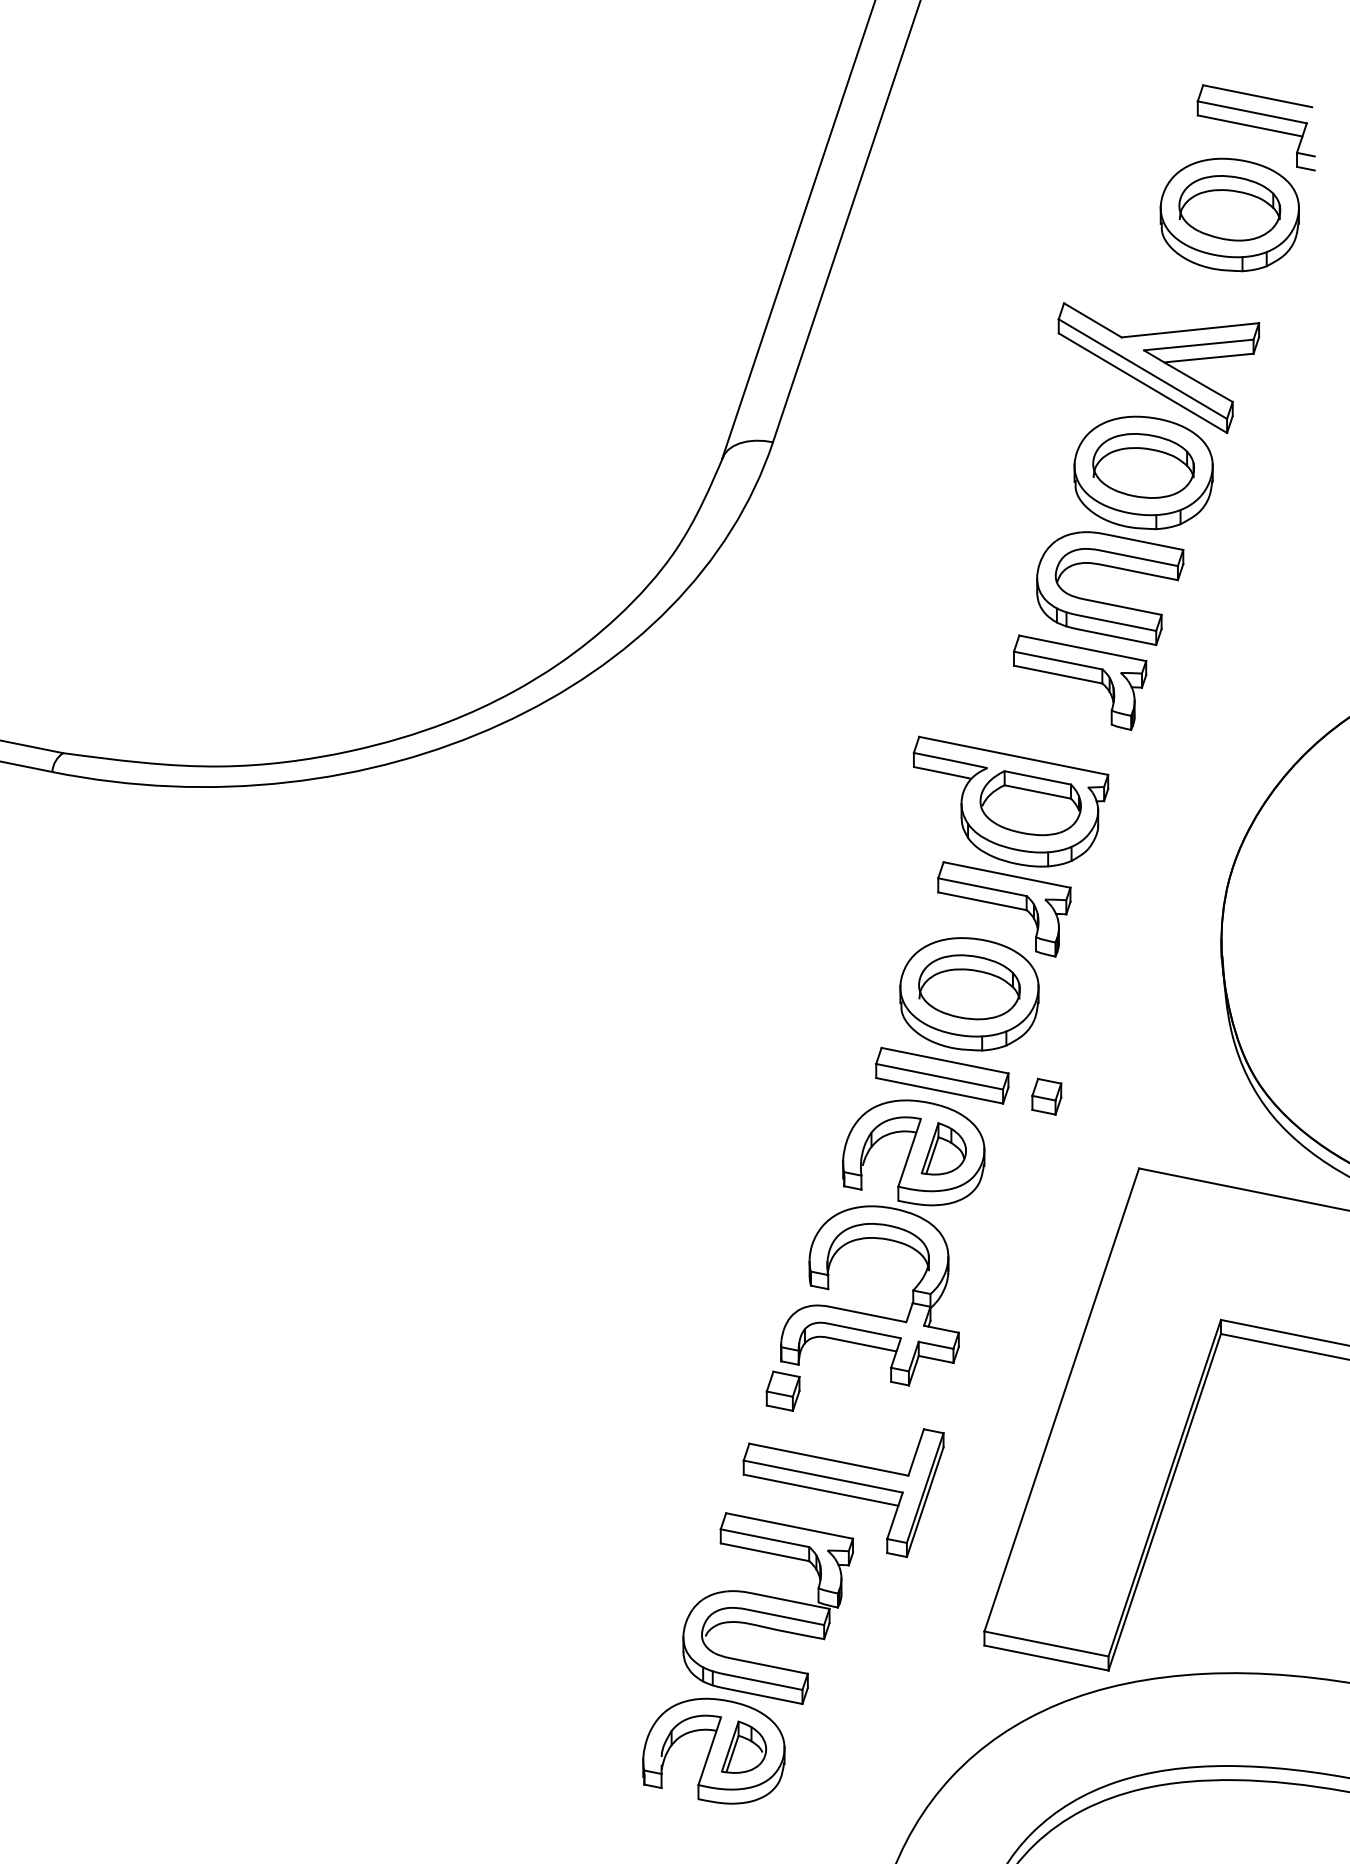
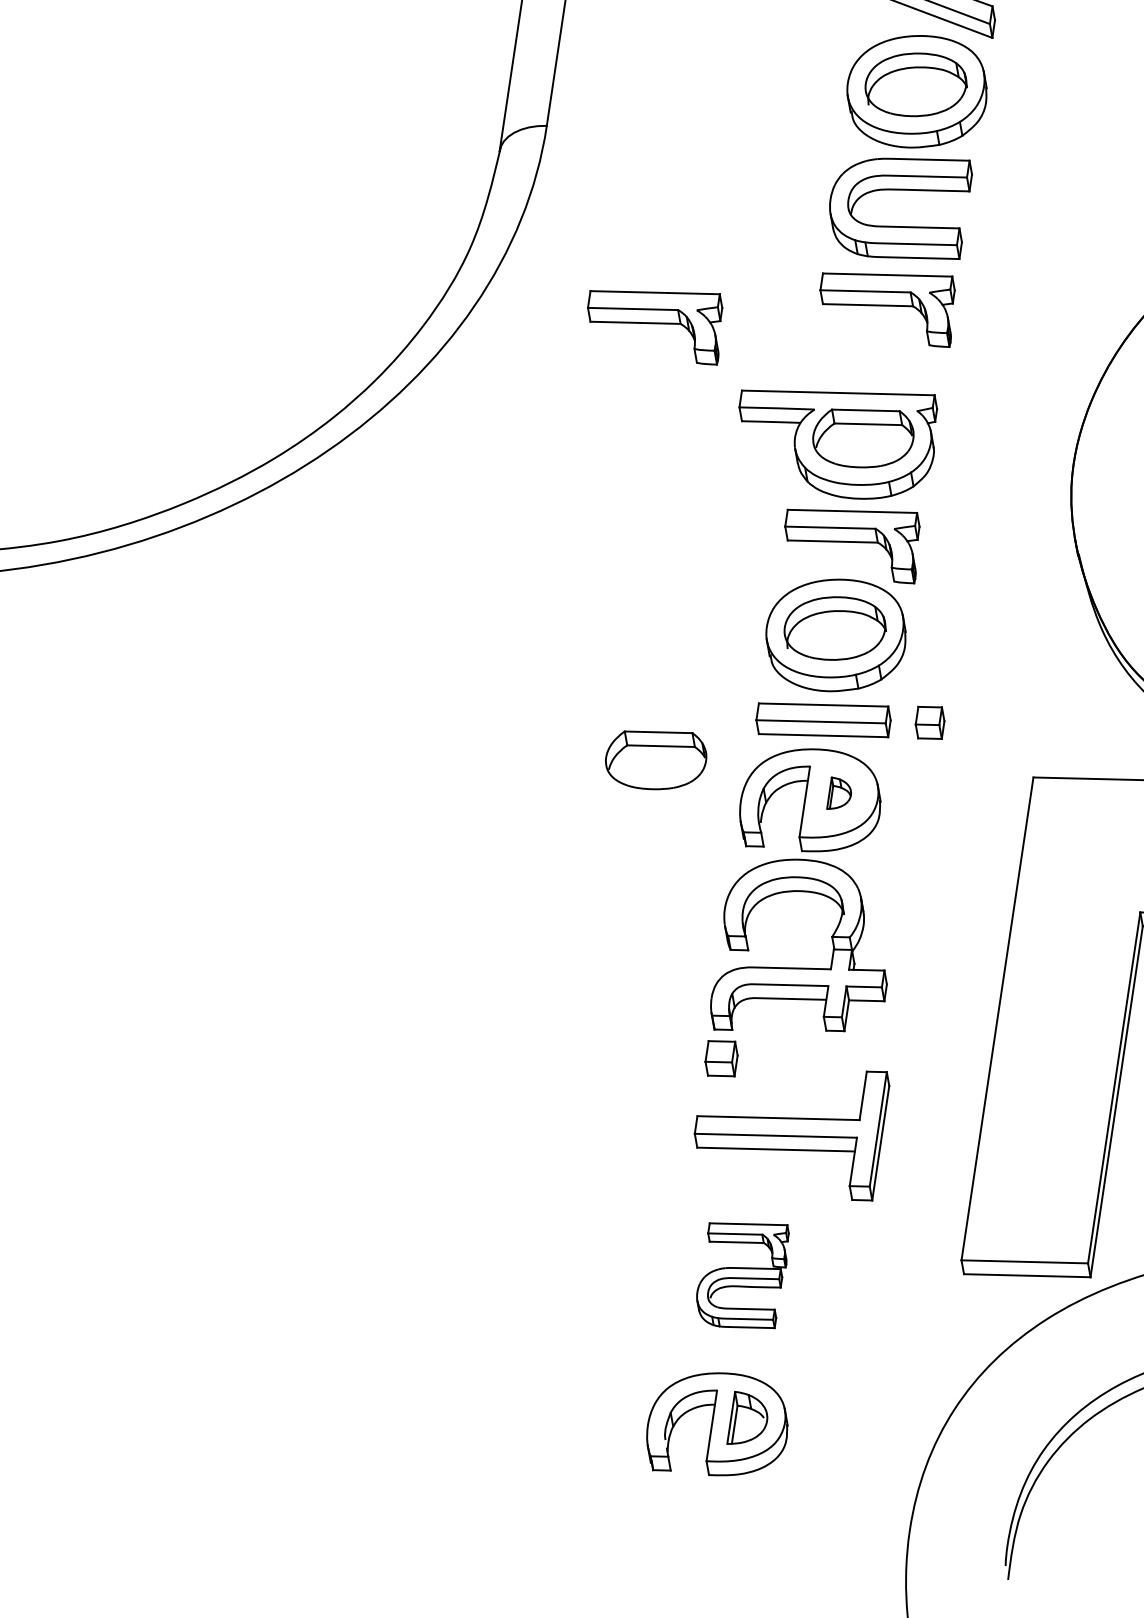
part: (848, 659) -> (658, 326), added
part: (770, 1084) -> (655, 758), added
part: (943, 1148) -> (837, 791), size x0.6
part: (767, 1608) -> (743, 1275), size x0.6

